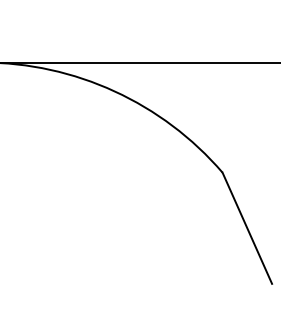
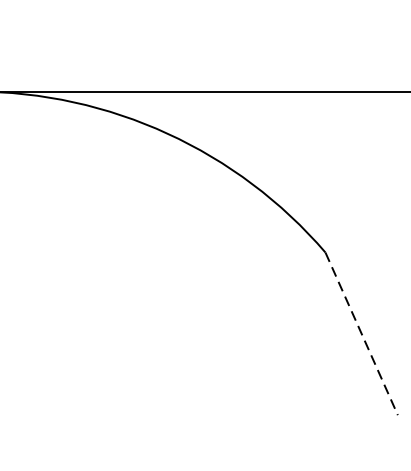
line: (247, 228) -> (361, 334), solid -> dashed

